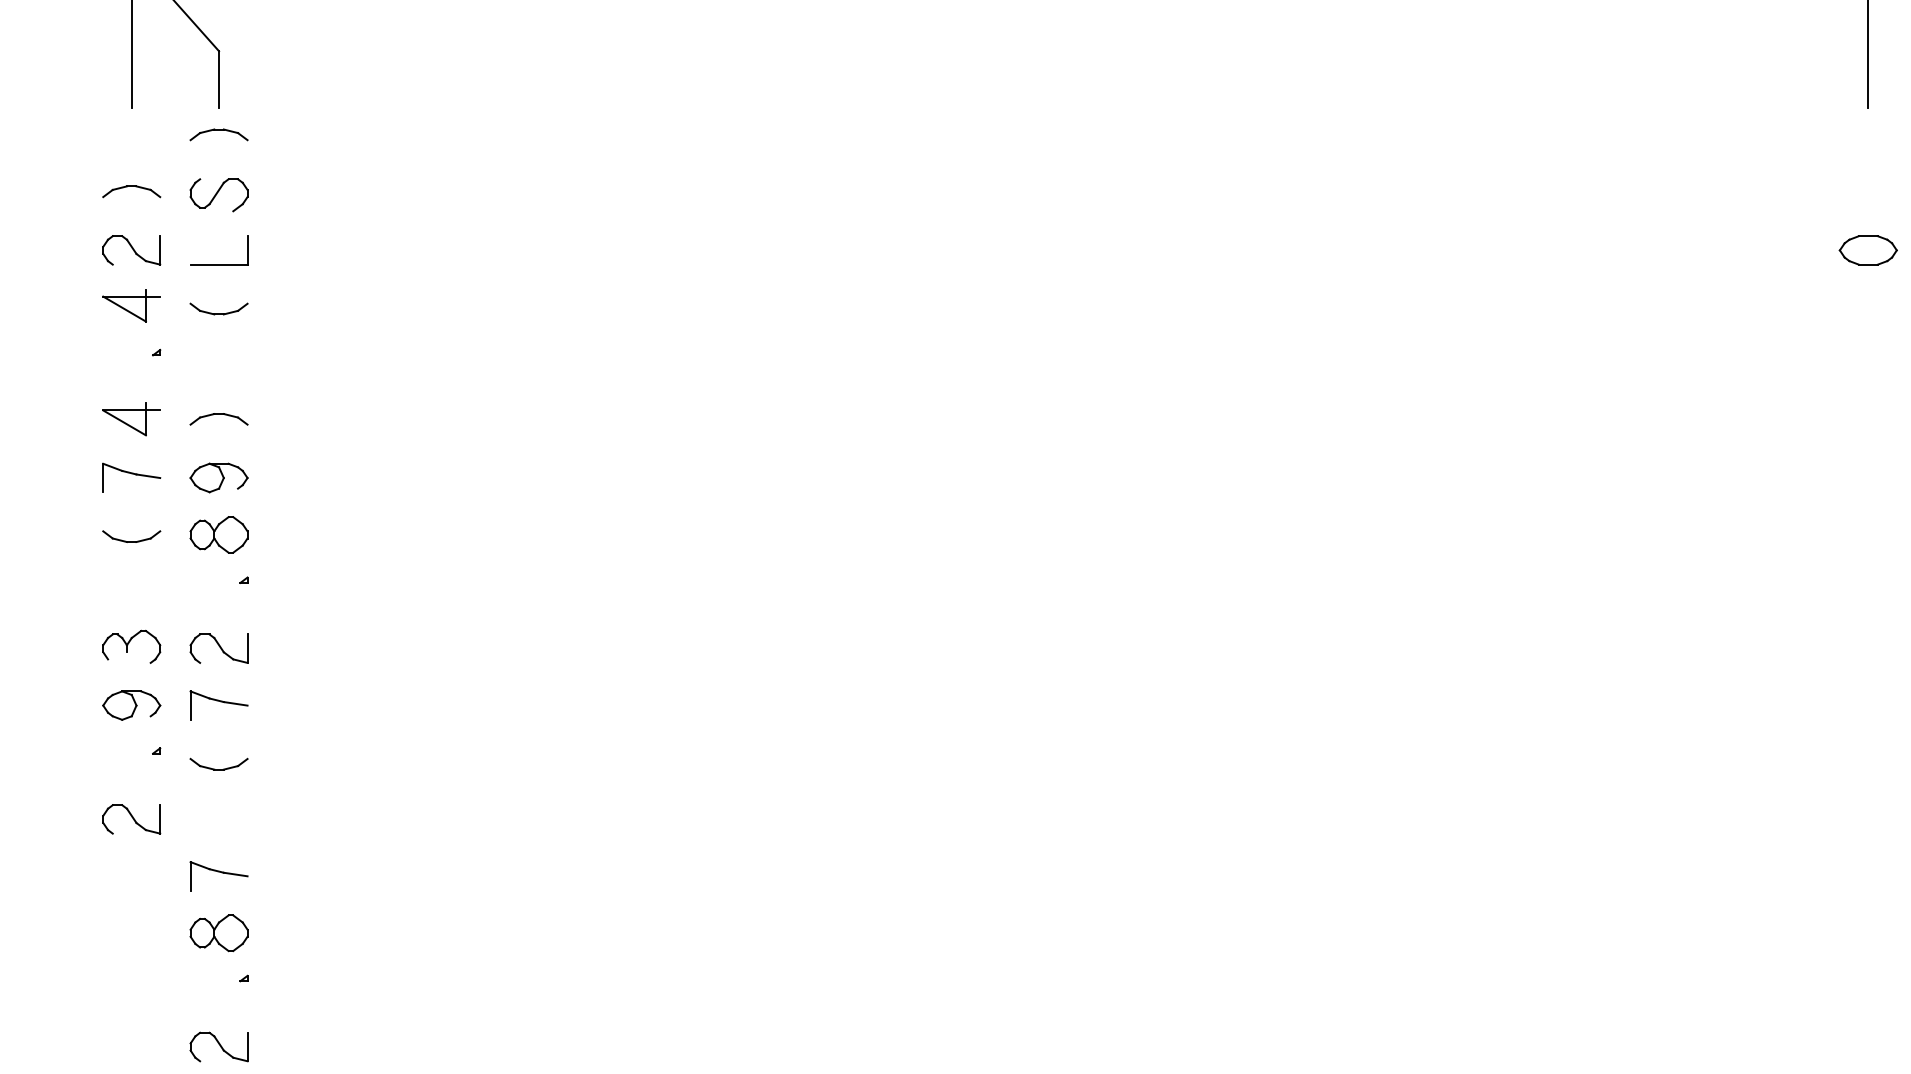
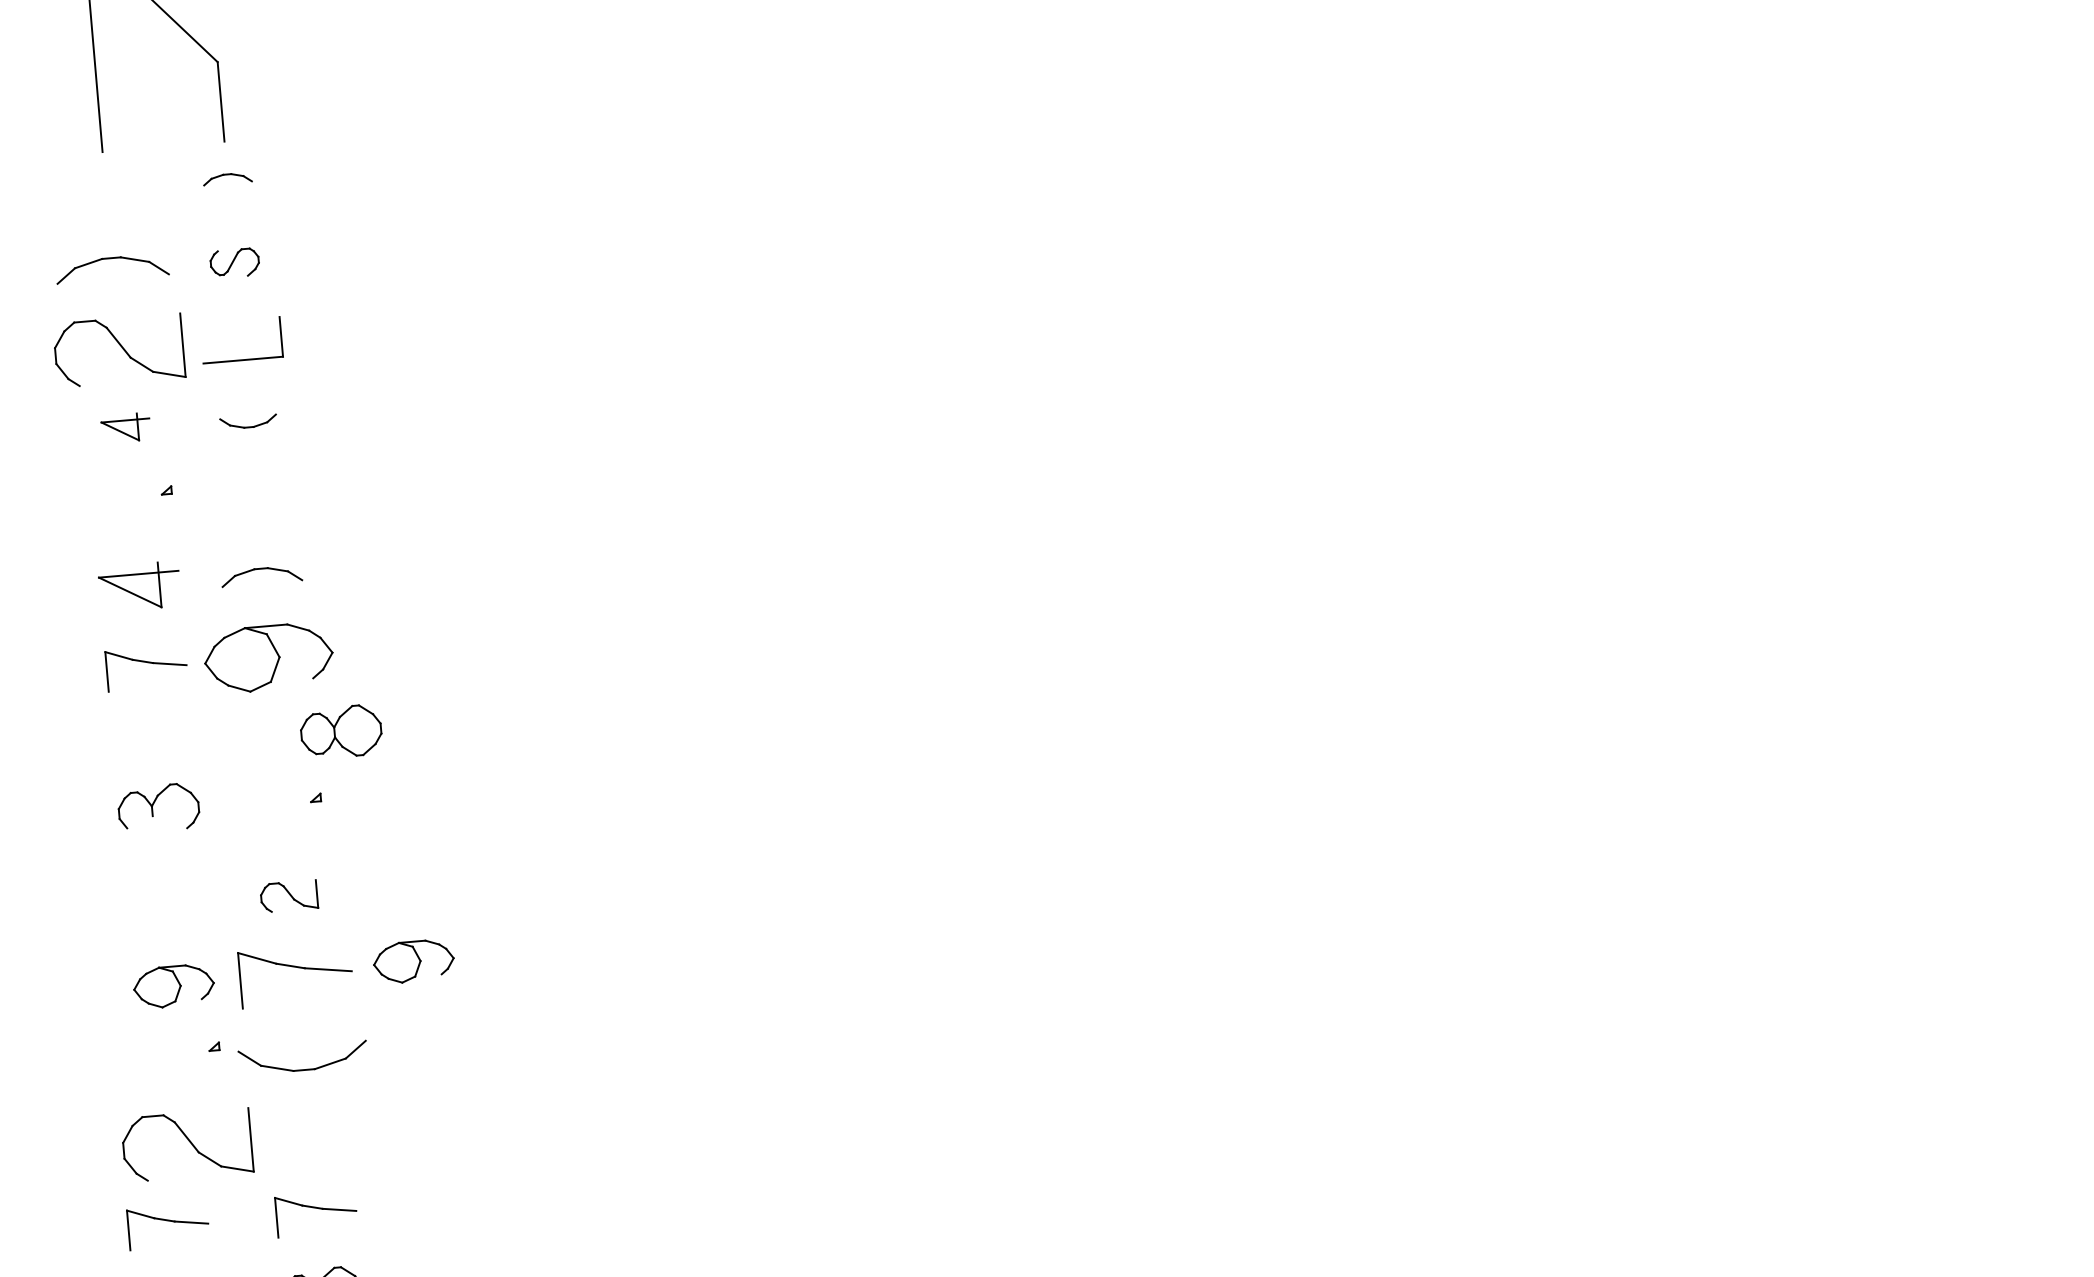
part: (218, 134) -> (226, 178), size x0.6
part: (131, 191) -> (112, 268), size x1.4
part: (218, 195) -> (234, 263), size x0.6
part: (131, 250) -> (119, 350), size x1.6
part: (131, 305) -> (125, 427), size x0.6
part: (218, 308) -> (247, 421), size x0.7
part: (218, 477) -> (267, 657), size x1.6
part: (218, 534) -> (340, 731), moved
part: (131, 536) -> (153, 750), removed
part: (131, 646) -> (158, 807), moved
part: (218, 648) -> (288, 896), size x0.7
part: (303, 702) -> (413, 961), added
part: (218, 705) -> (295, 975), size x1.4
part: (218, 763) -> (302, 1056), size x1.6
part: (131, 819) -> (187, 1145), size x1.6
part: (112, 876) -> (167, 1227), added

